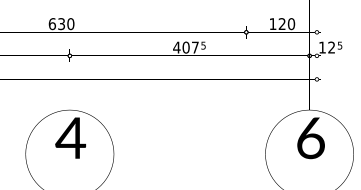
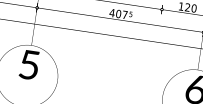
text: (70, 138) -> (29, 65), 4 -> 5

